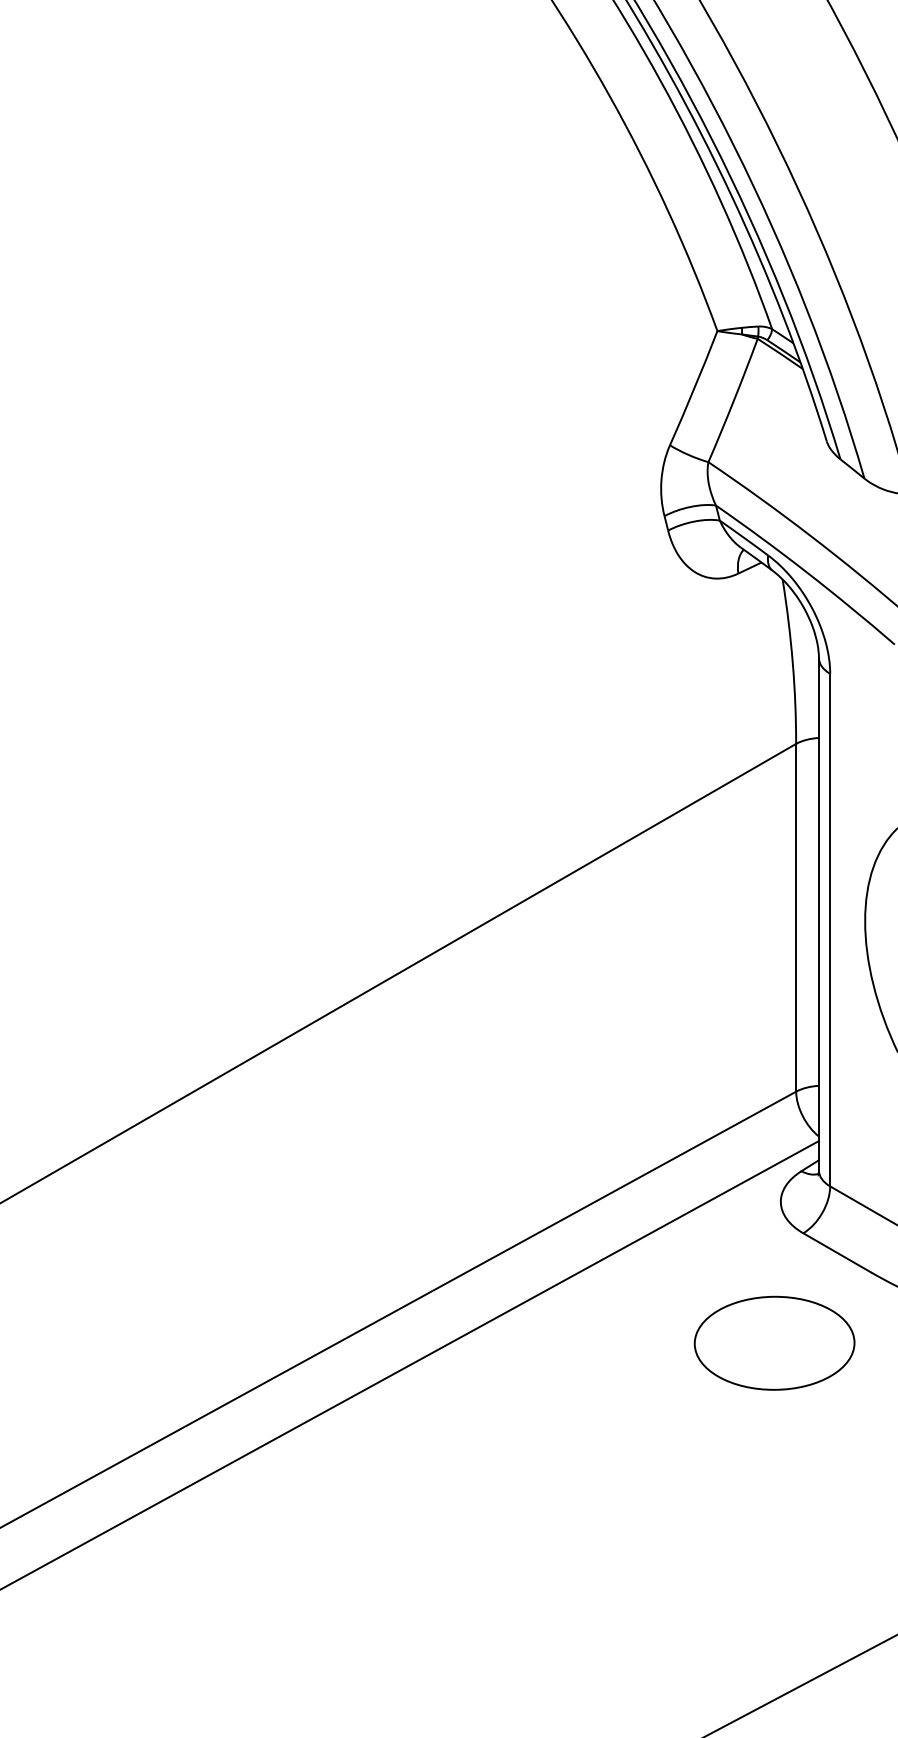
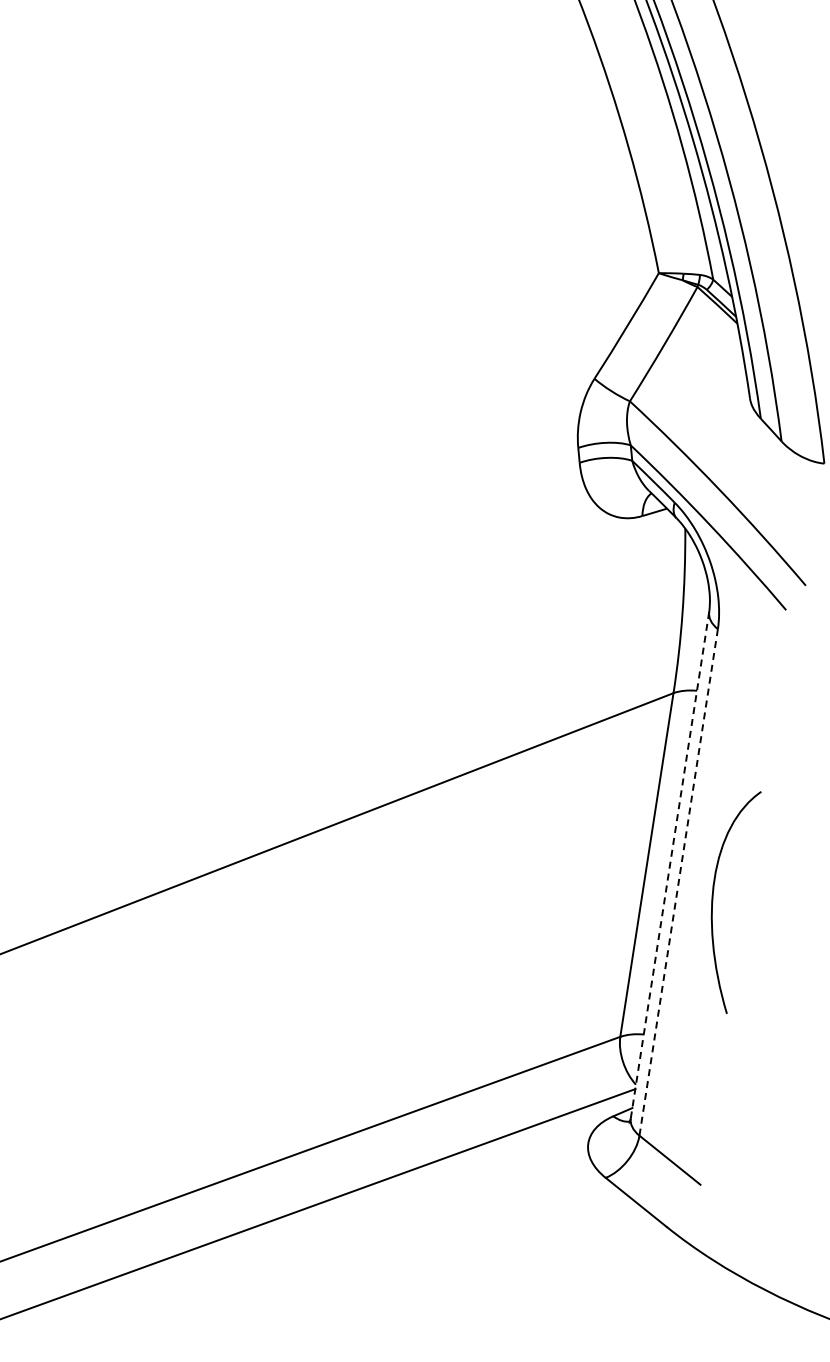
line: (818, 914) -> (669, 865), solid -> dashed
line: (830, 930) -> (678, 882), solid -> dashed
part: (774, 1342) -> (560, 1281), removed

